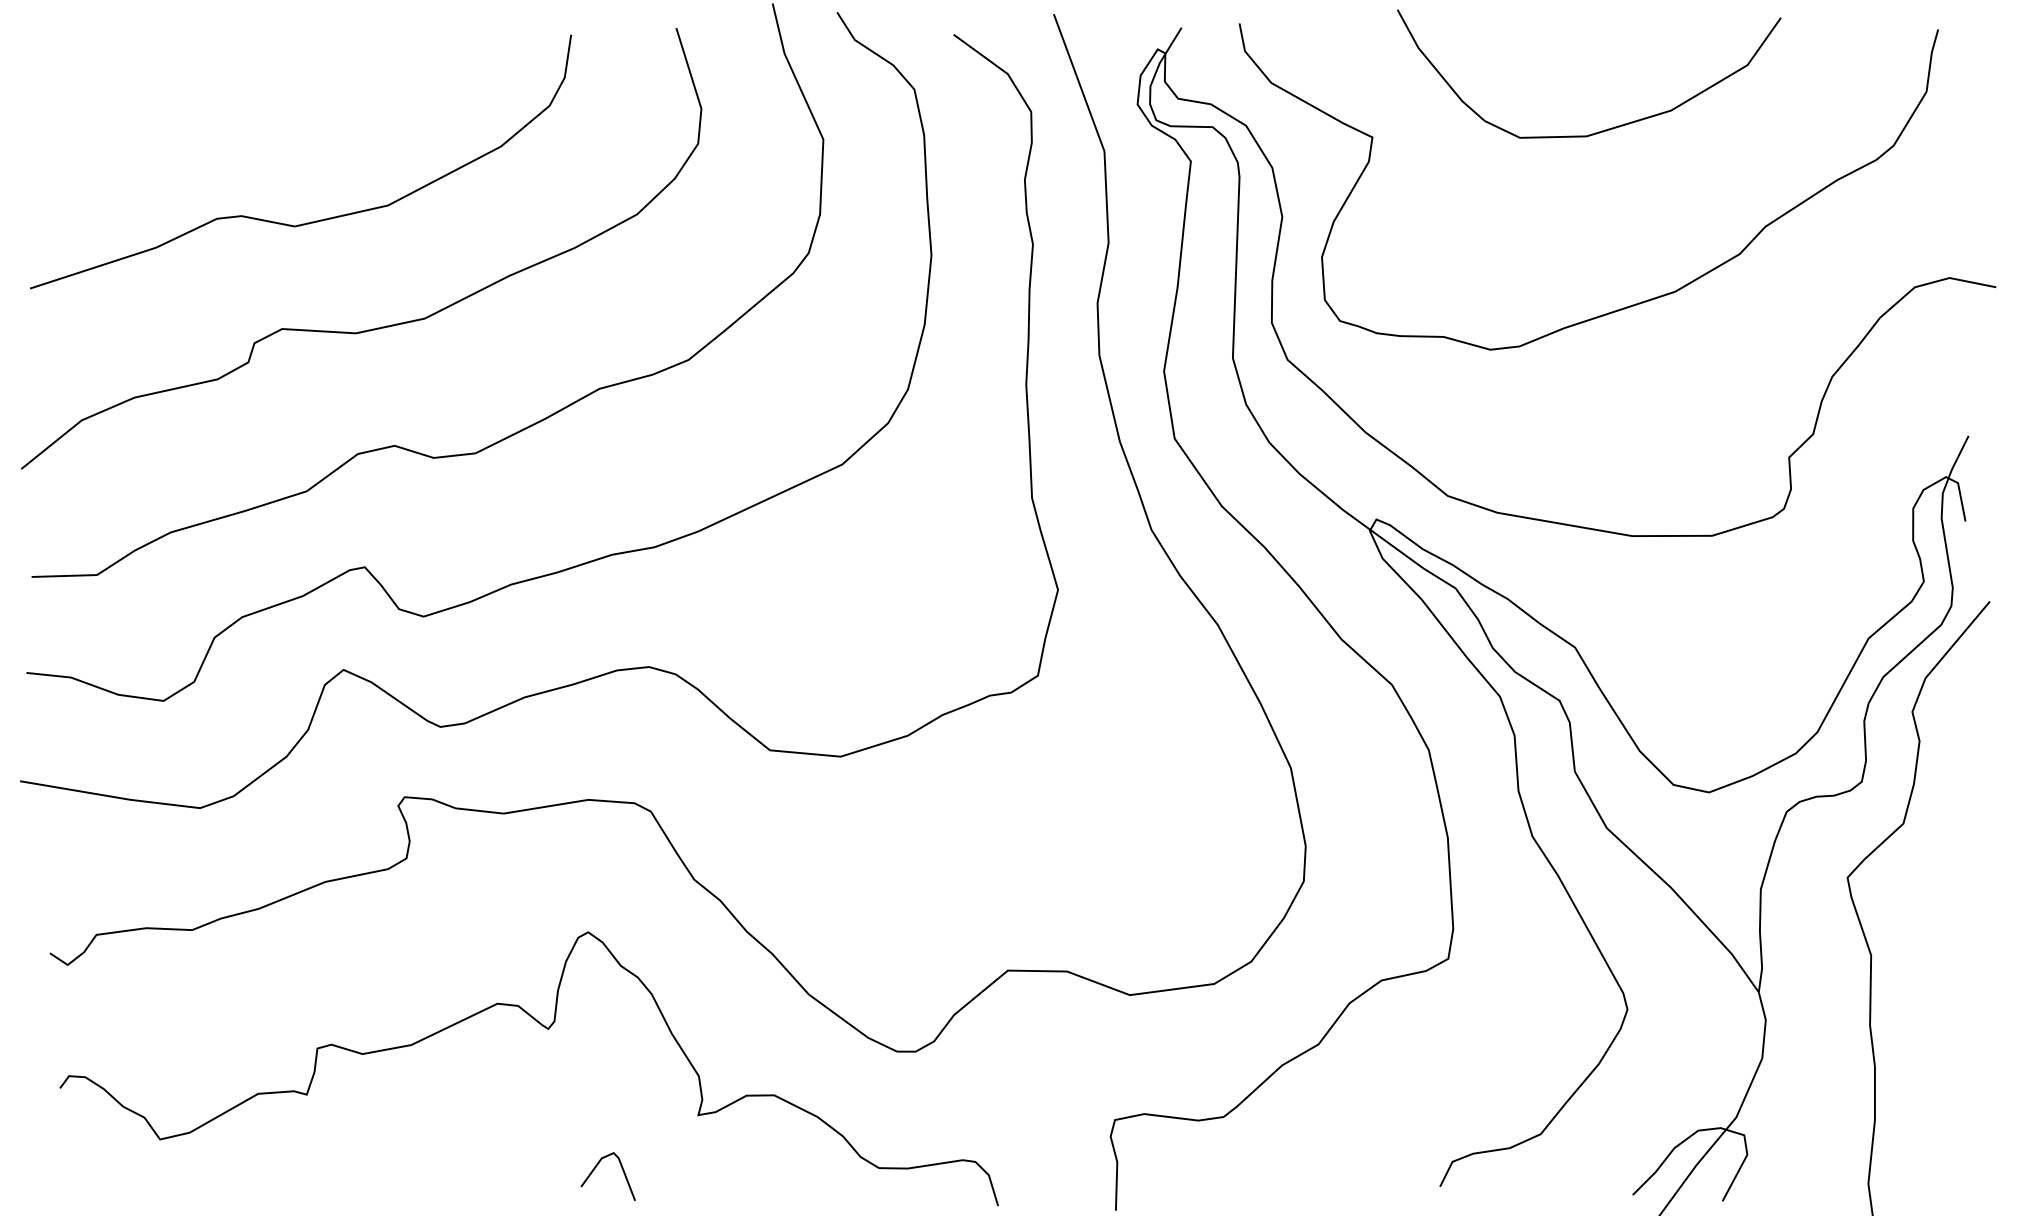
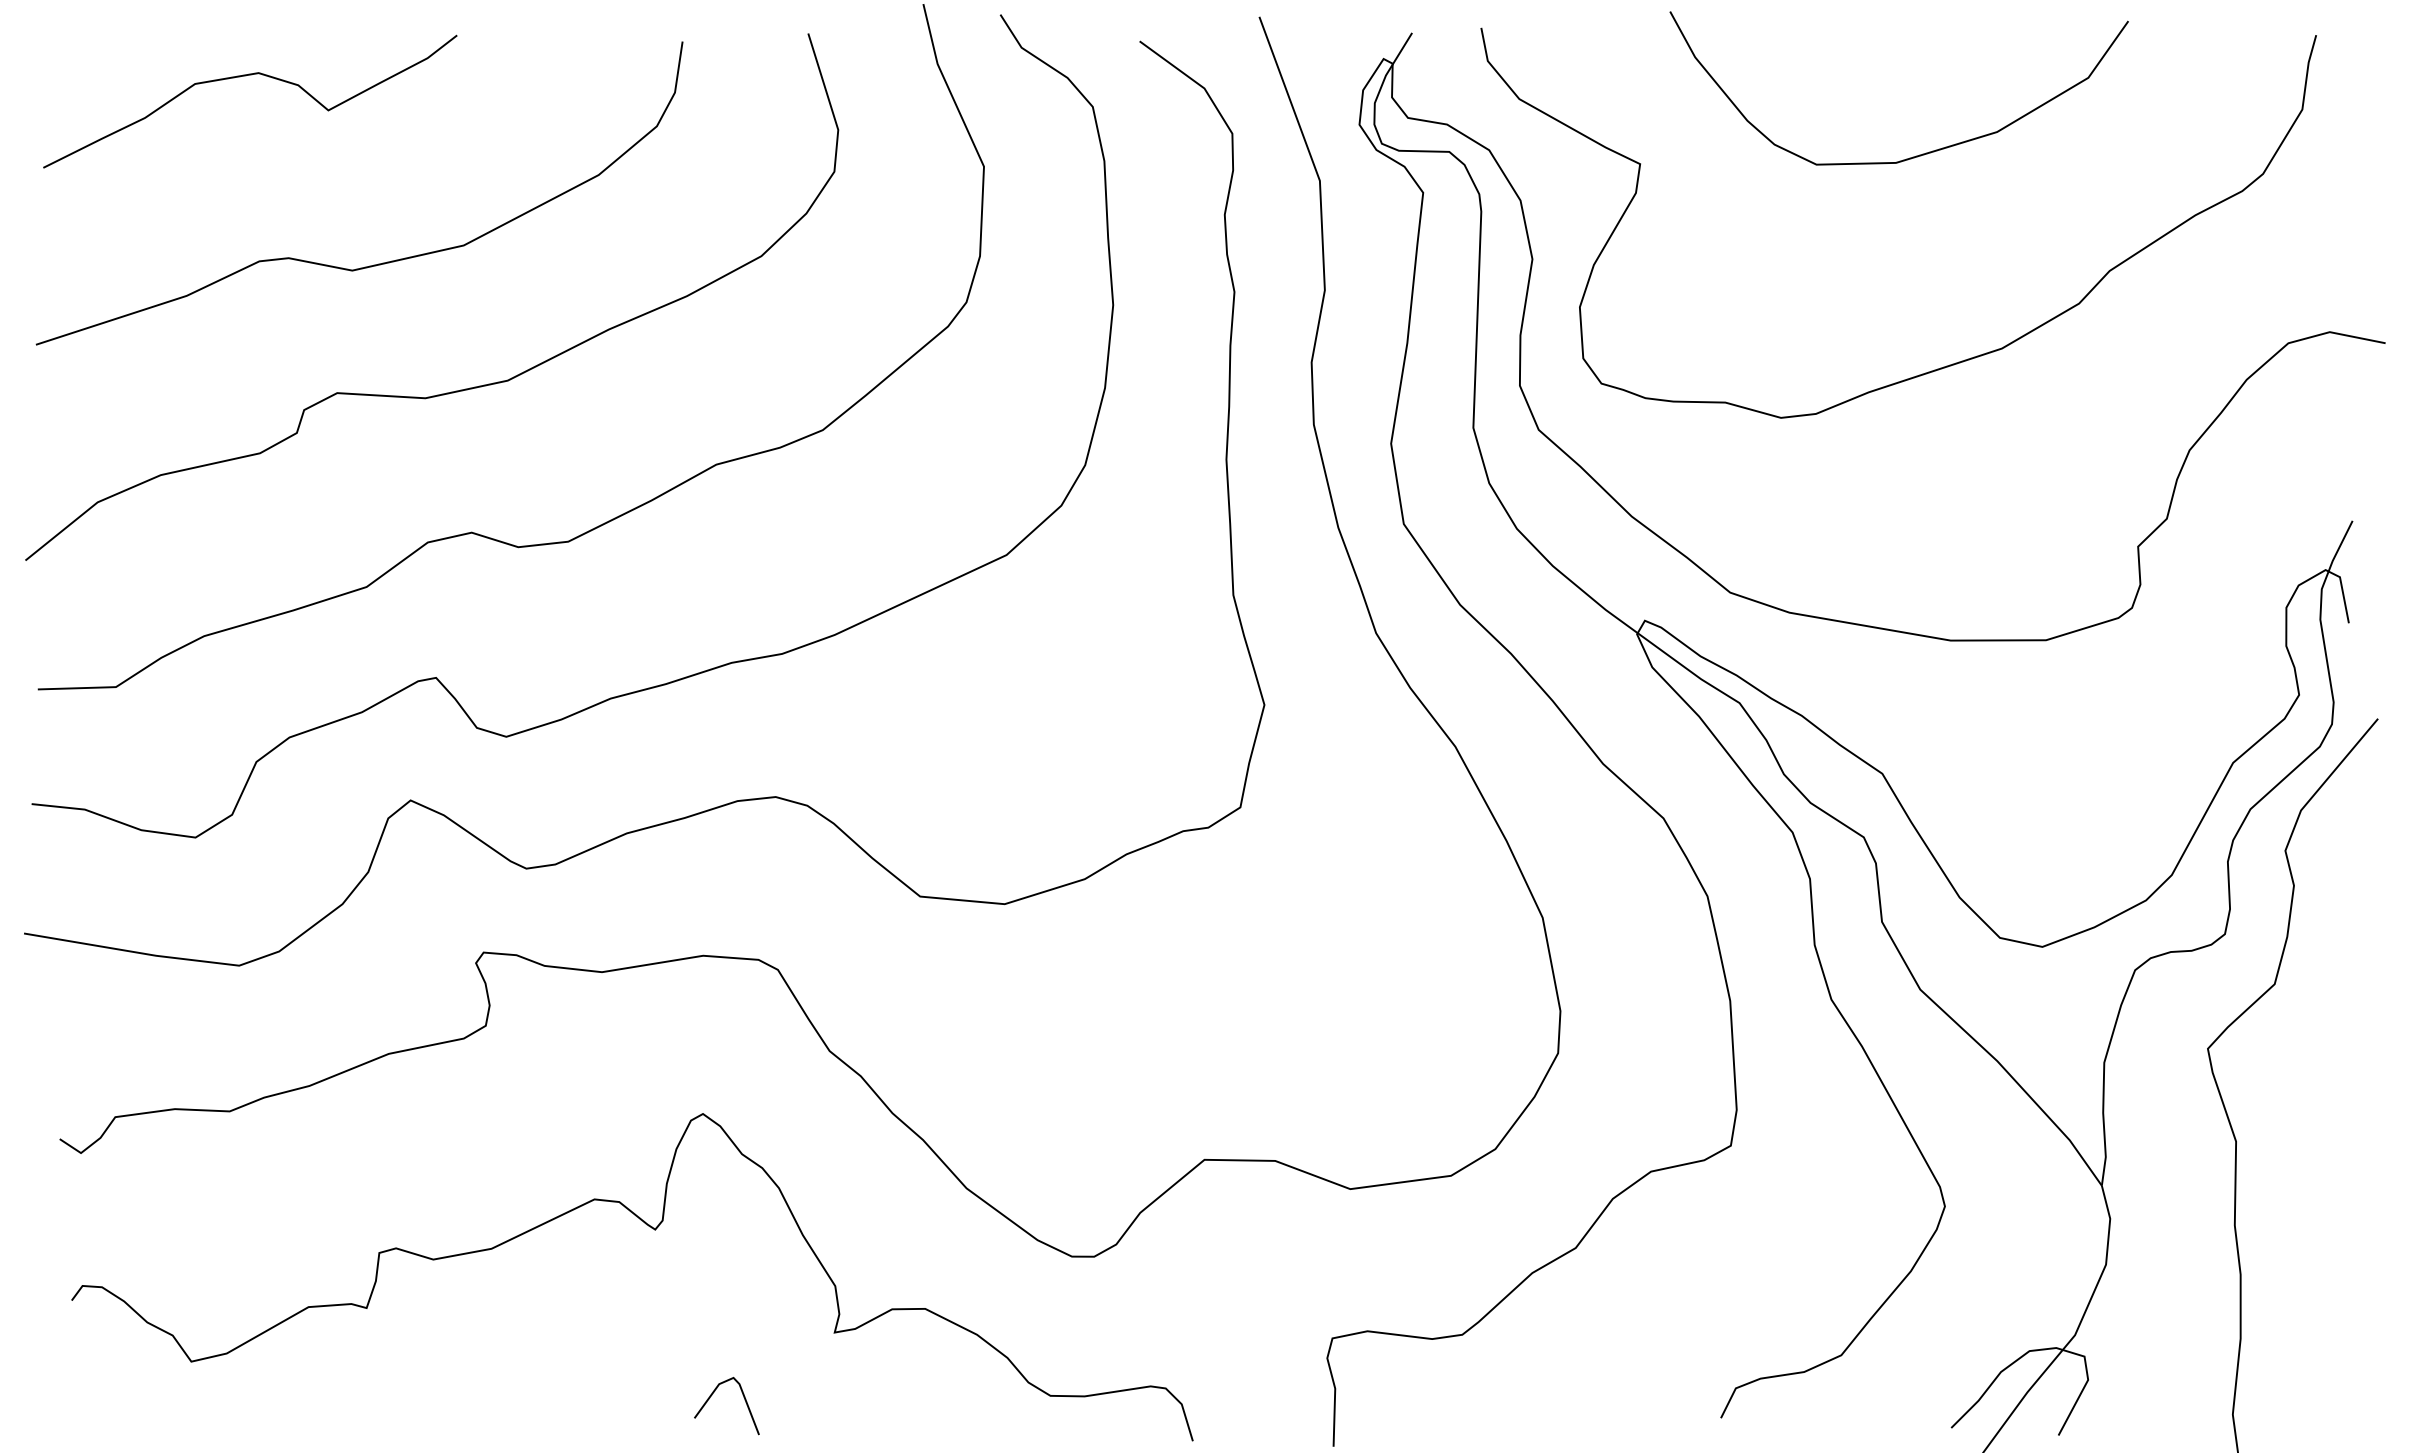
part: (206, 64) -> (246, 76), added

